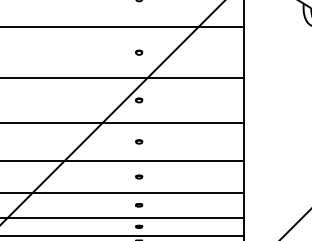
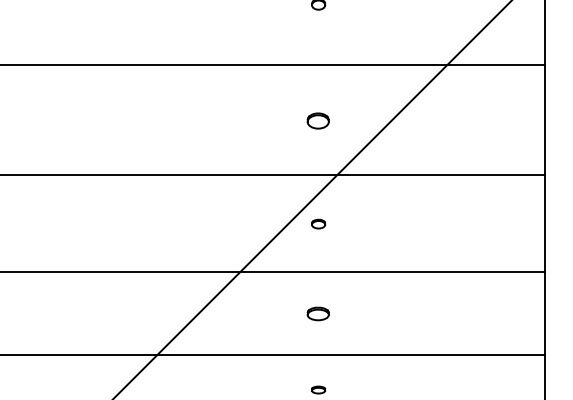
part: (139, 52) -> (319, 120), size x1.6
part: (139, 141) -> (319, 313), size x1.6

